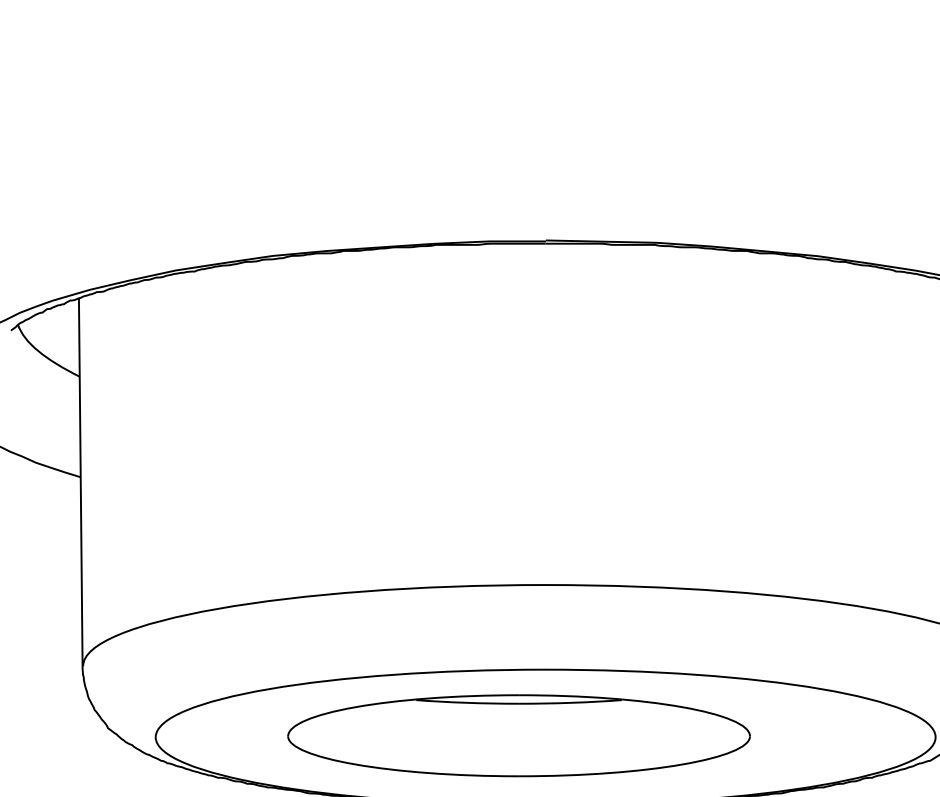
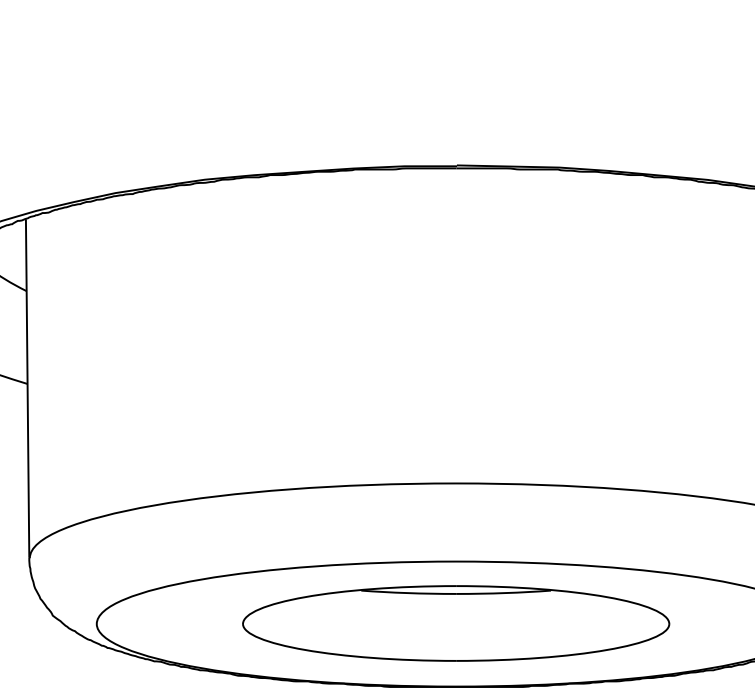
part: (518, 735) -> (455, 623), moved

